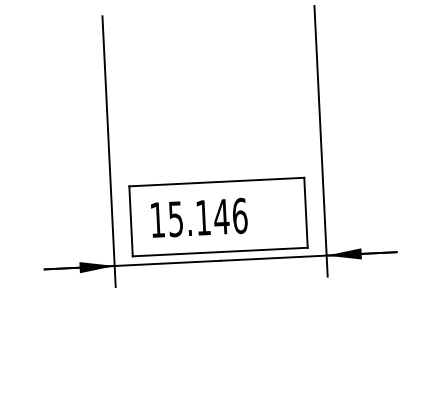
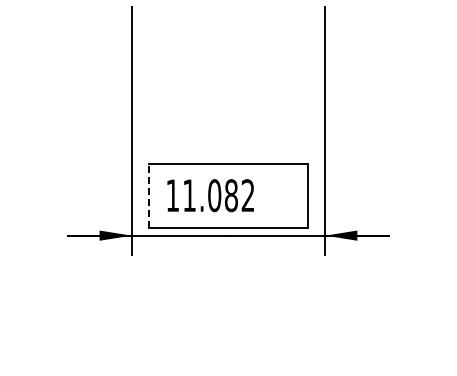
text: (207, 217) -> (218, 195), 15.146 -> 11.082
line: (131, 221) -> (148, 195), solid -> dashed

